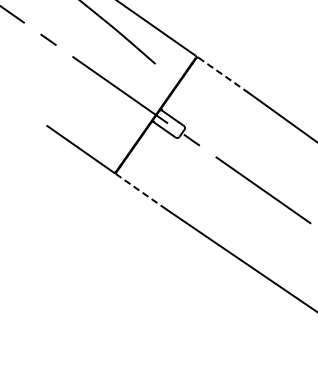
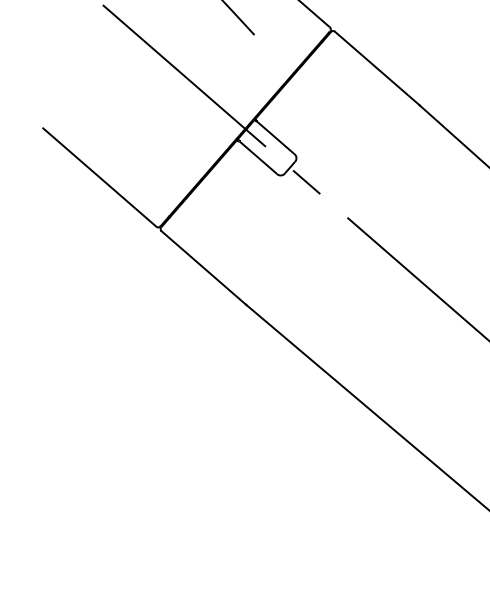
line: (223, 75) -> (377, 69), dashed -> solid
line: (141, 191) -> (203, 267), dashed -> solid

